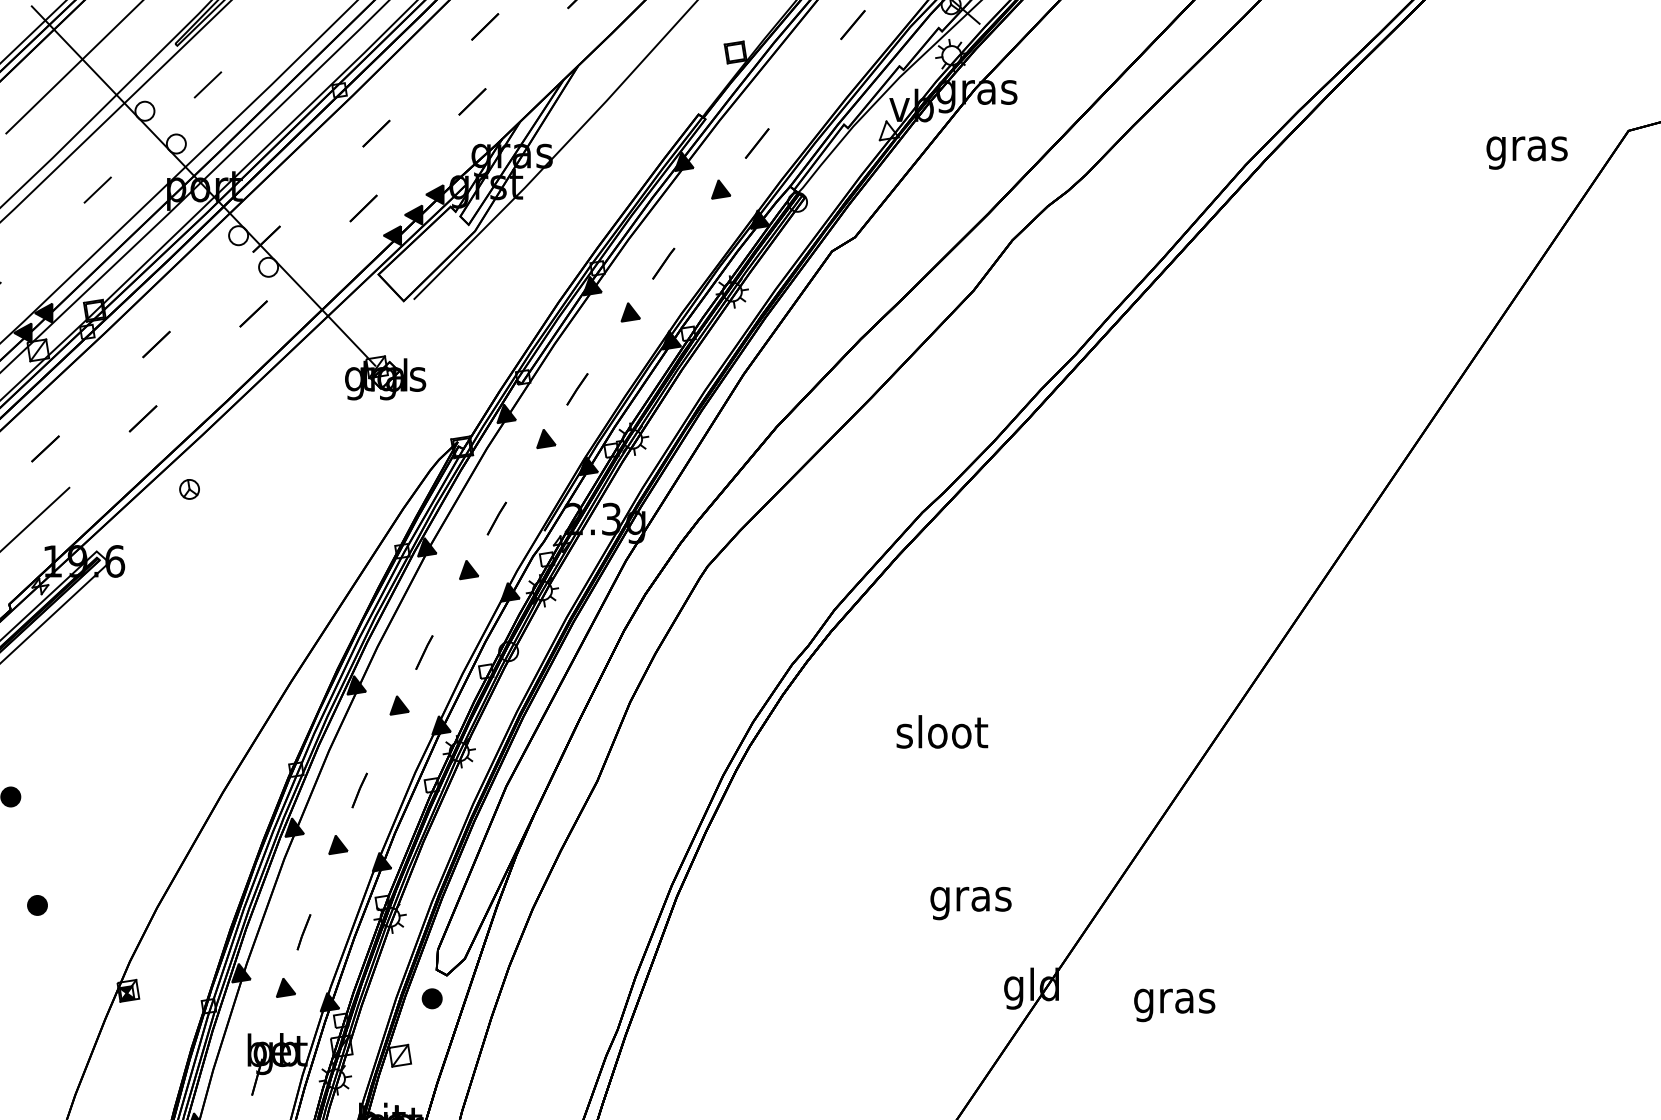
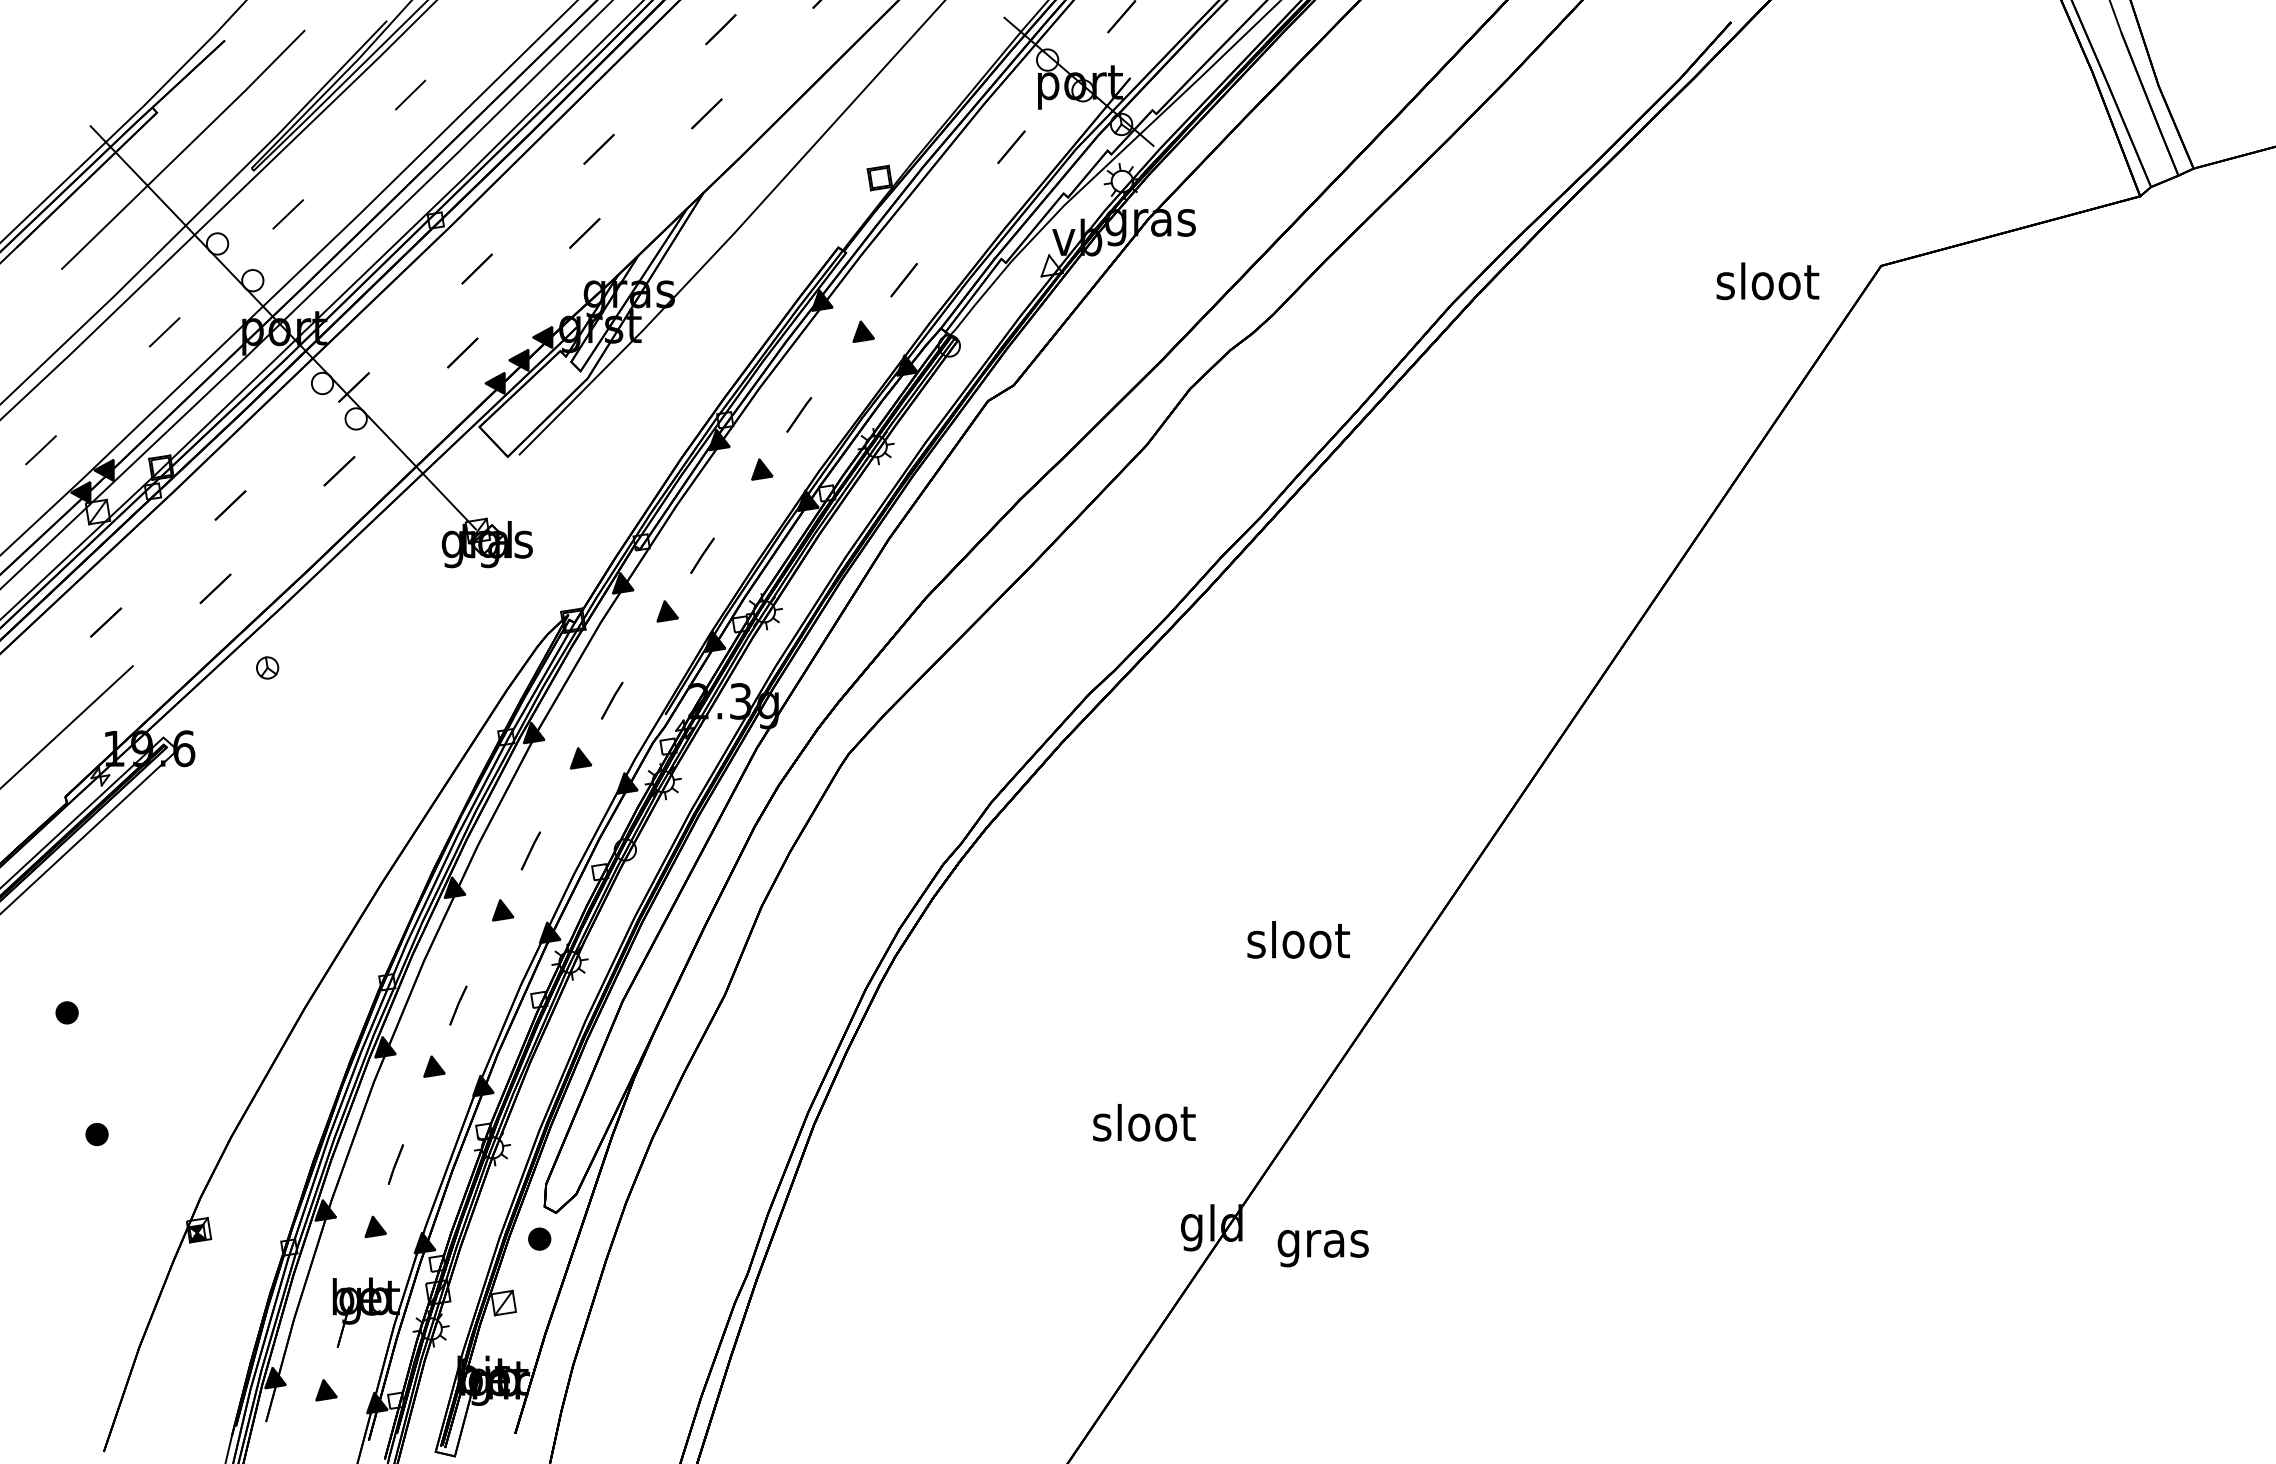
text: (1527, 148) -> (1767, 285), gras -> sloot
text: (942, 731) -> (1298, 939), moved
text: (971, 899) -> (1144, 1127), gras -> sloot
text: (1174, 1005) -> (1322, 1248), moved

